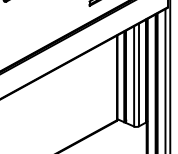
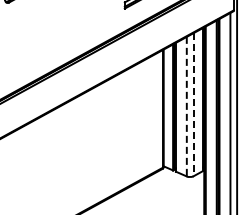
line: (138, 74) -> (193, 104), solid -> dashed
line: (133, 76) -> (186, 106), solid -> dashed

